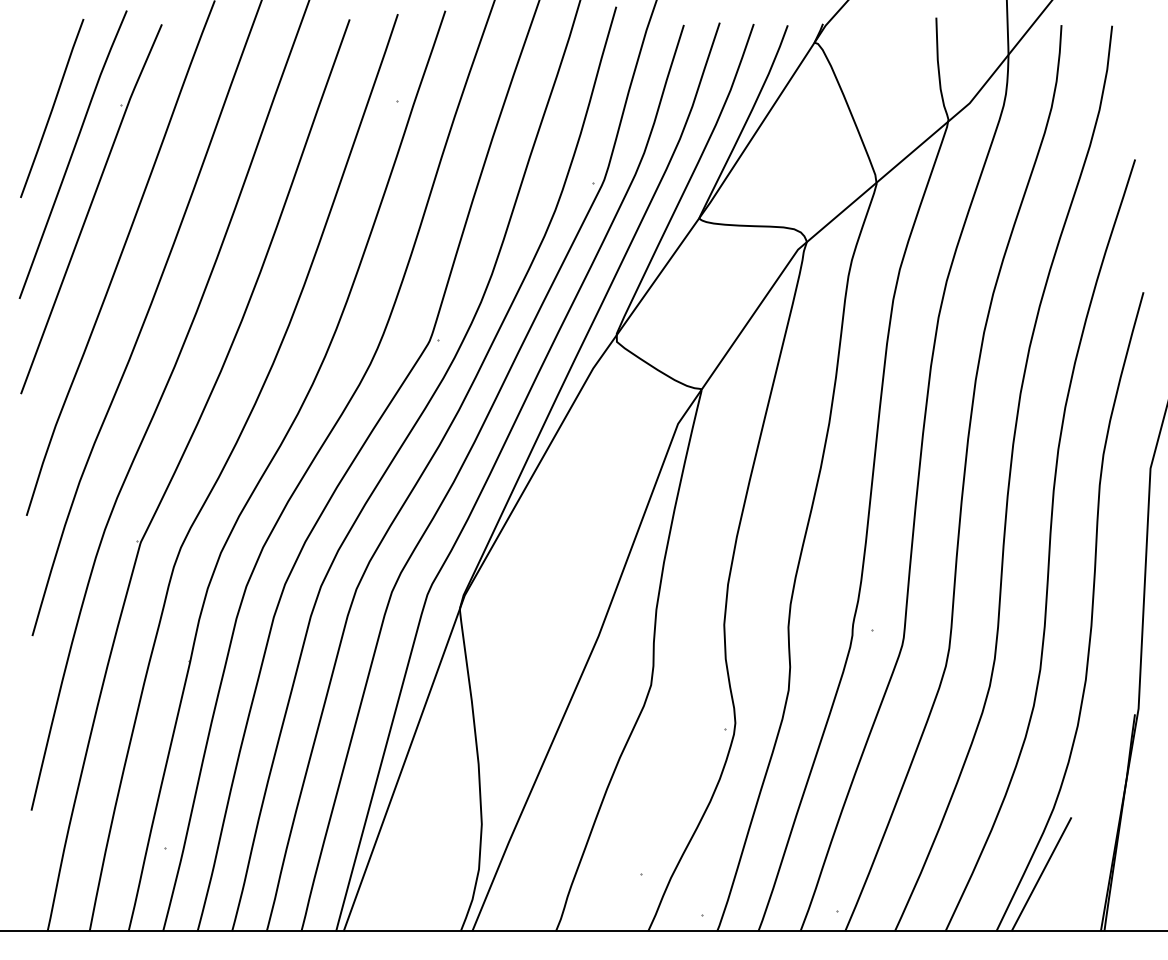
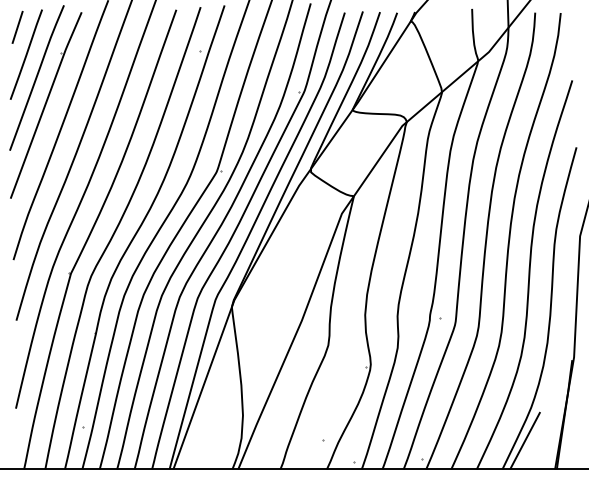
line: (34, 52) -> (17, 26), added

